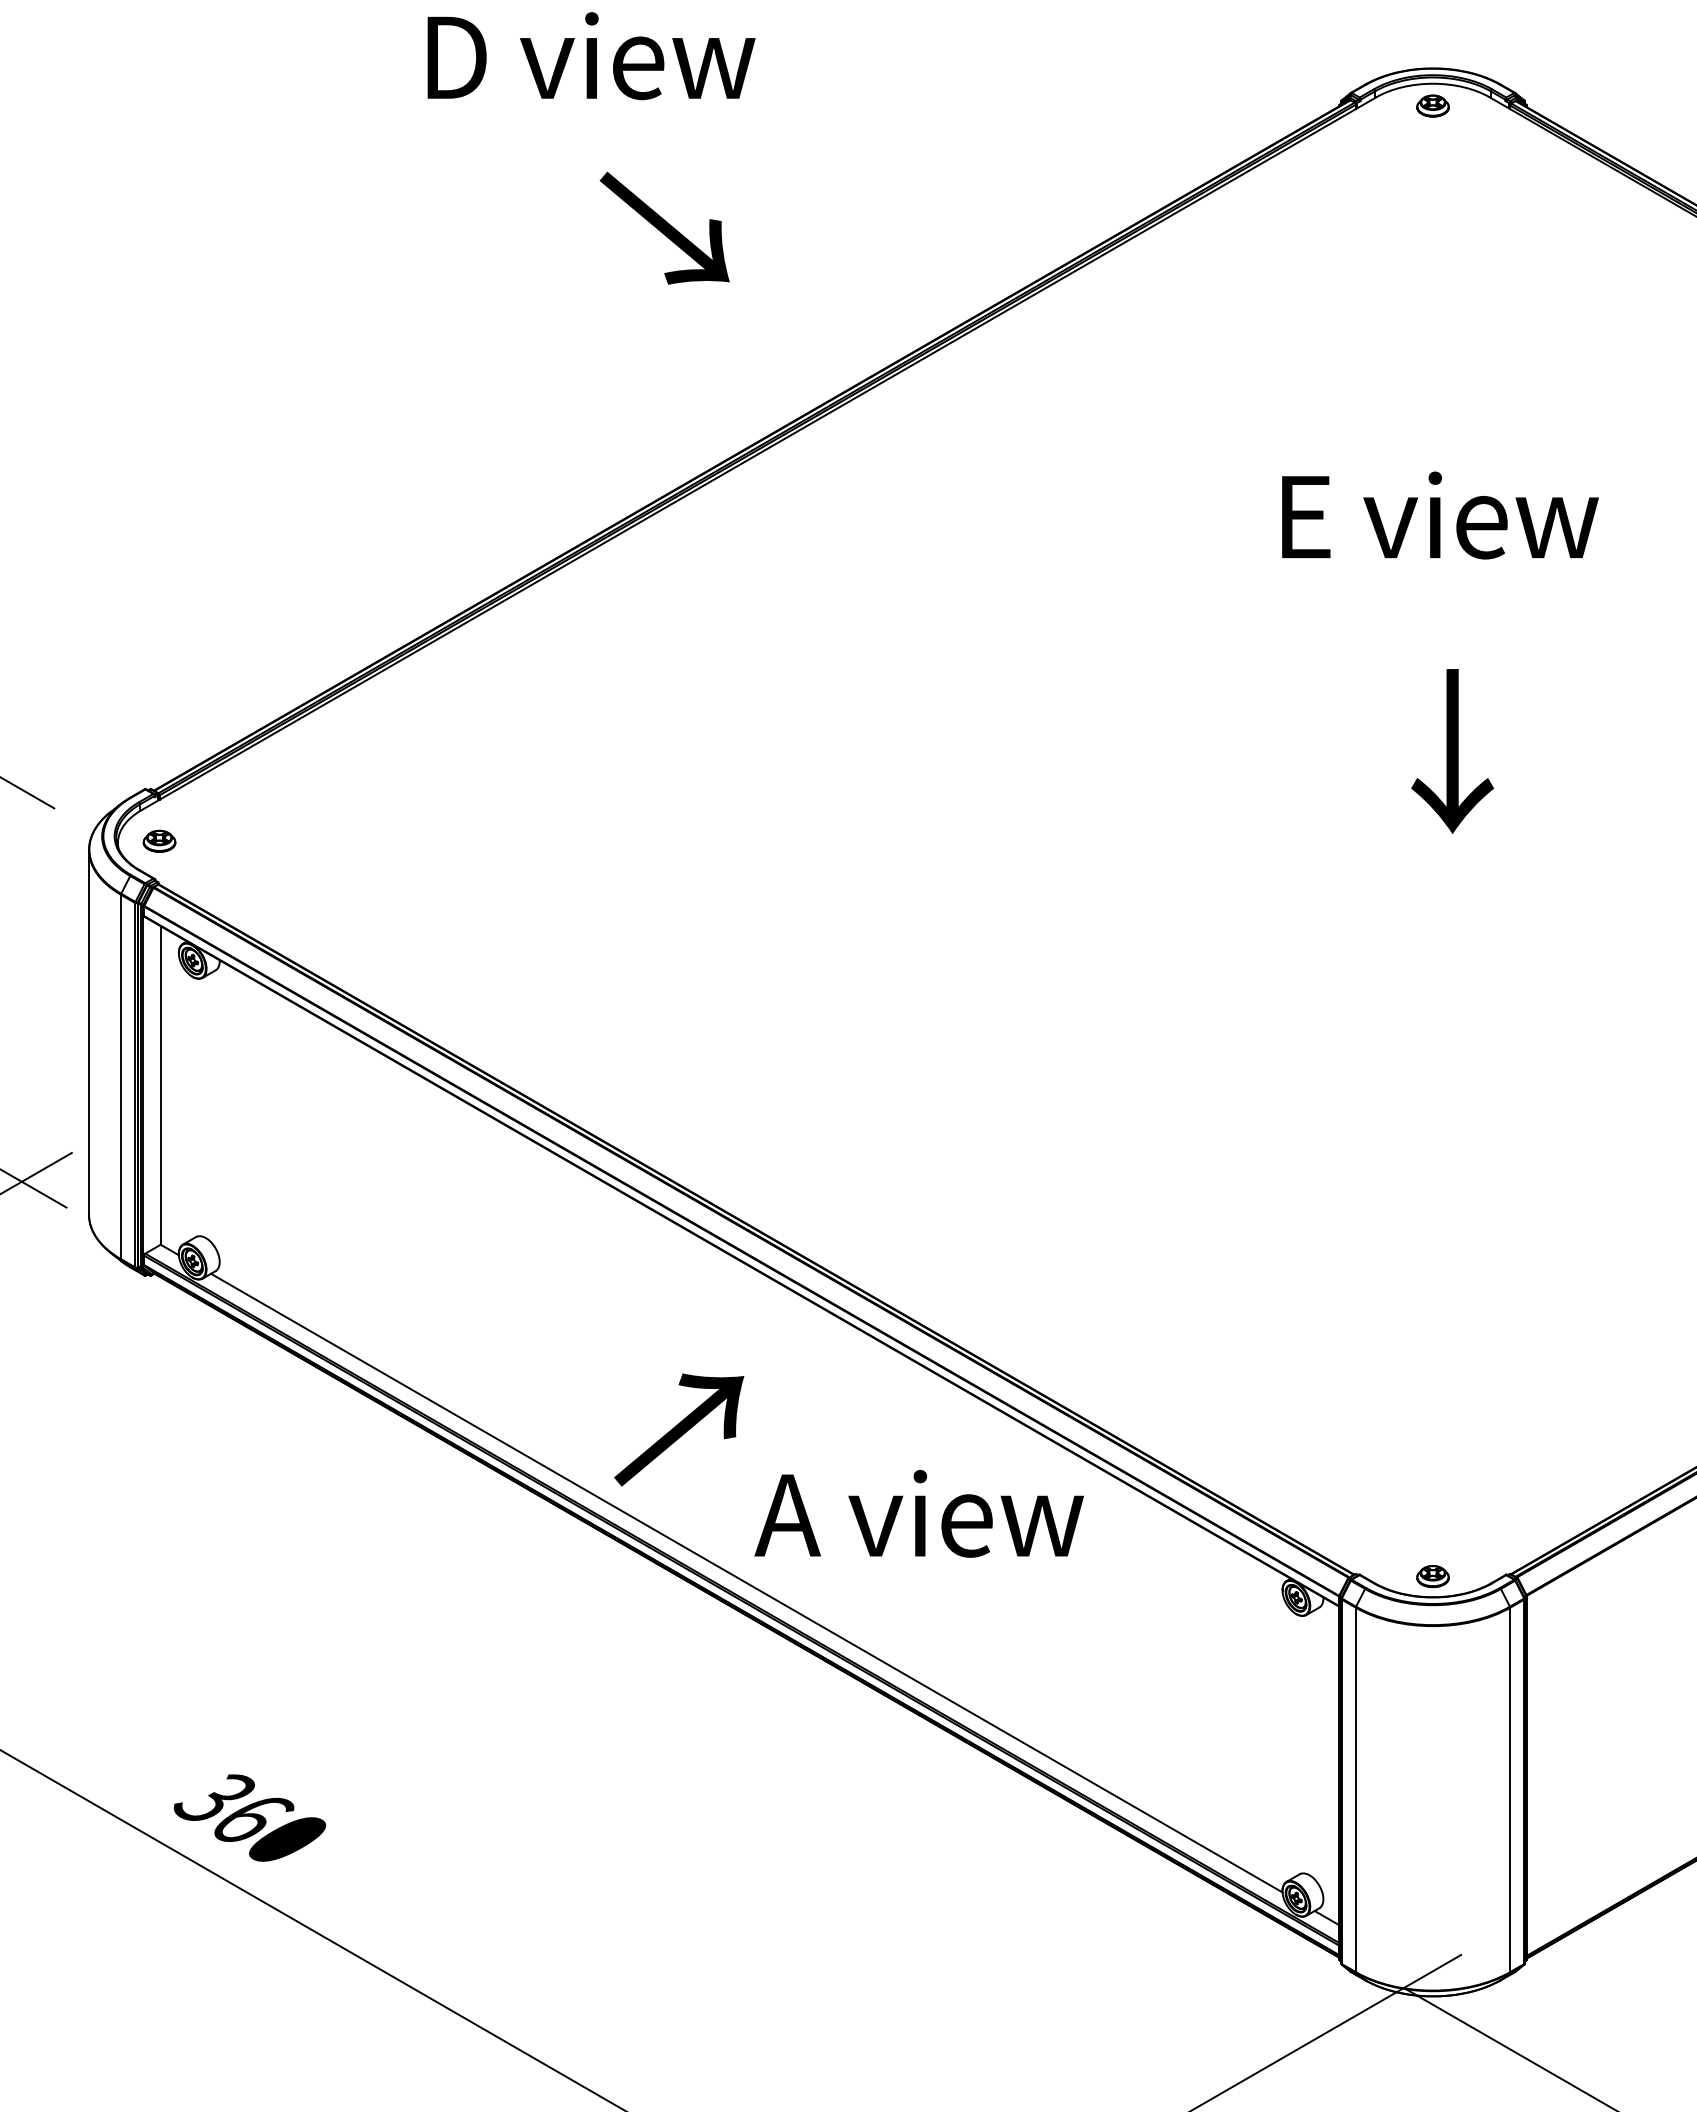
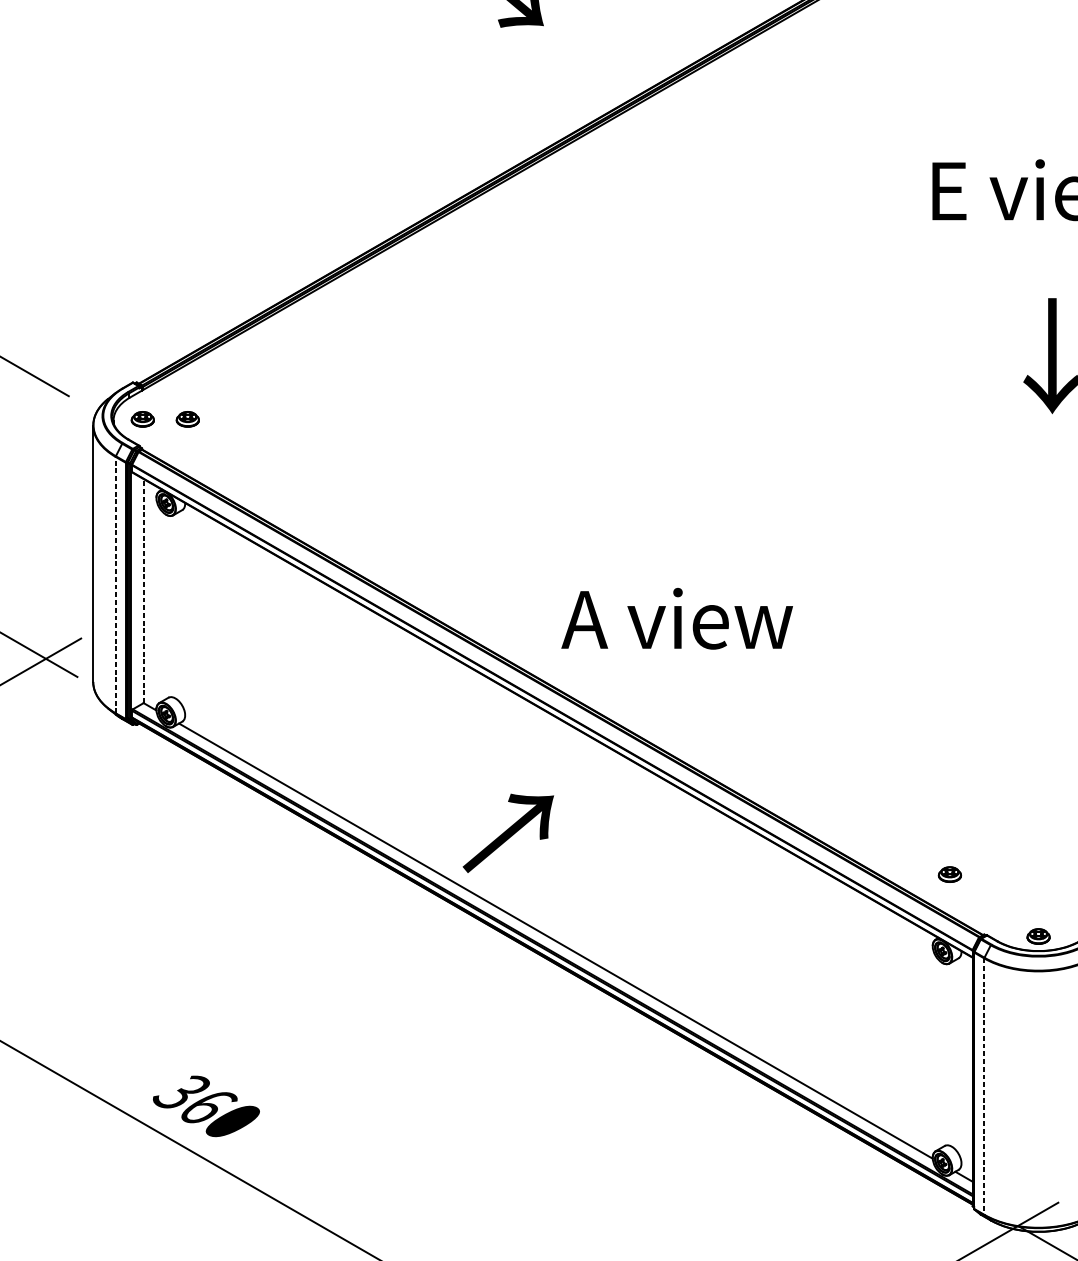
part: (223, 840) -> (187, 418), added
line: (120, 1076) -> (115, 584), solid -> dashed
line: (160, 1084) -> (143, 590), solid -> dashed
part: (1306, 1488) -> (949, 874), added
text: (918, 1513) -> (676, 618), moved
line: (1355, 1790) -> (984, 1087), solid -> dashed

